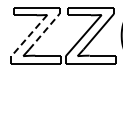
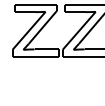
line: (44, 31) -> (43, 27), dashed -> solid
line: (29, 35) -> (29, 30), dashed -> solid

